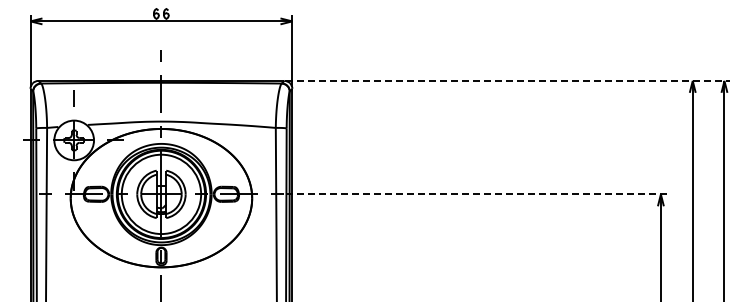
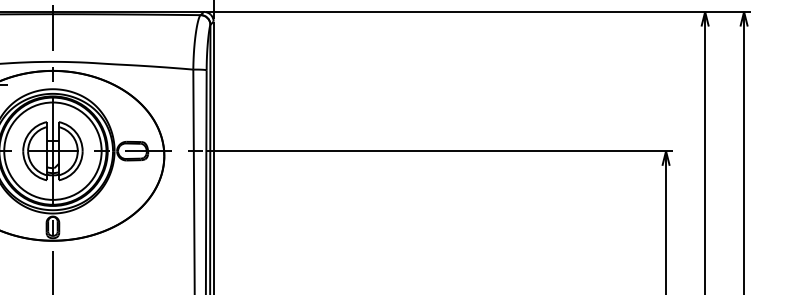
line: (508, 80) -> (478, 11), dashed -> solid
line: (476, 194) -> (439, 151), dashed -> solid

